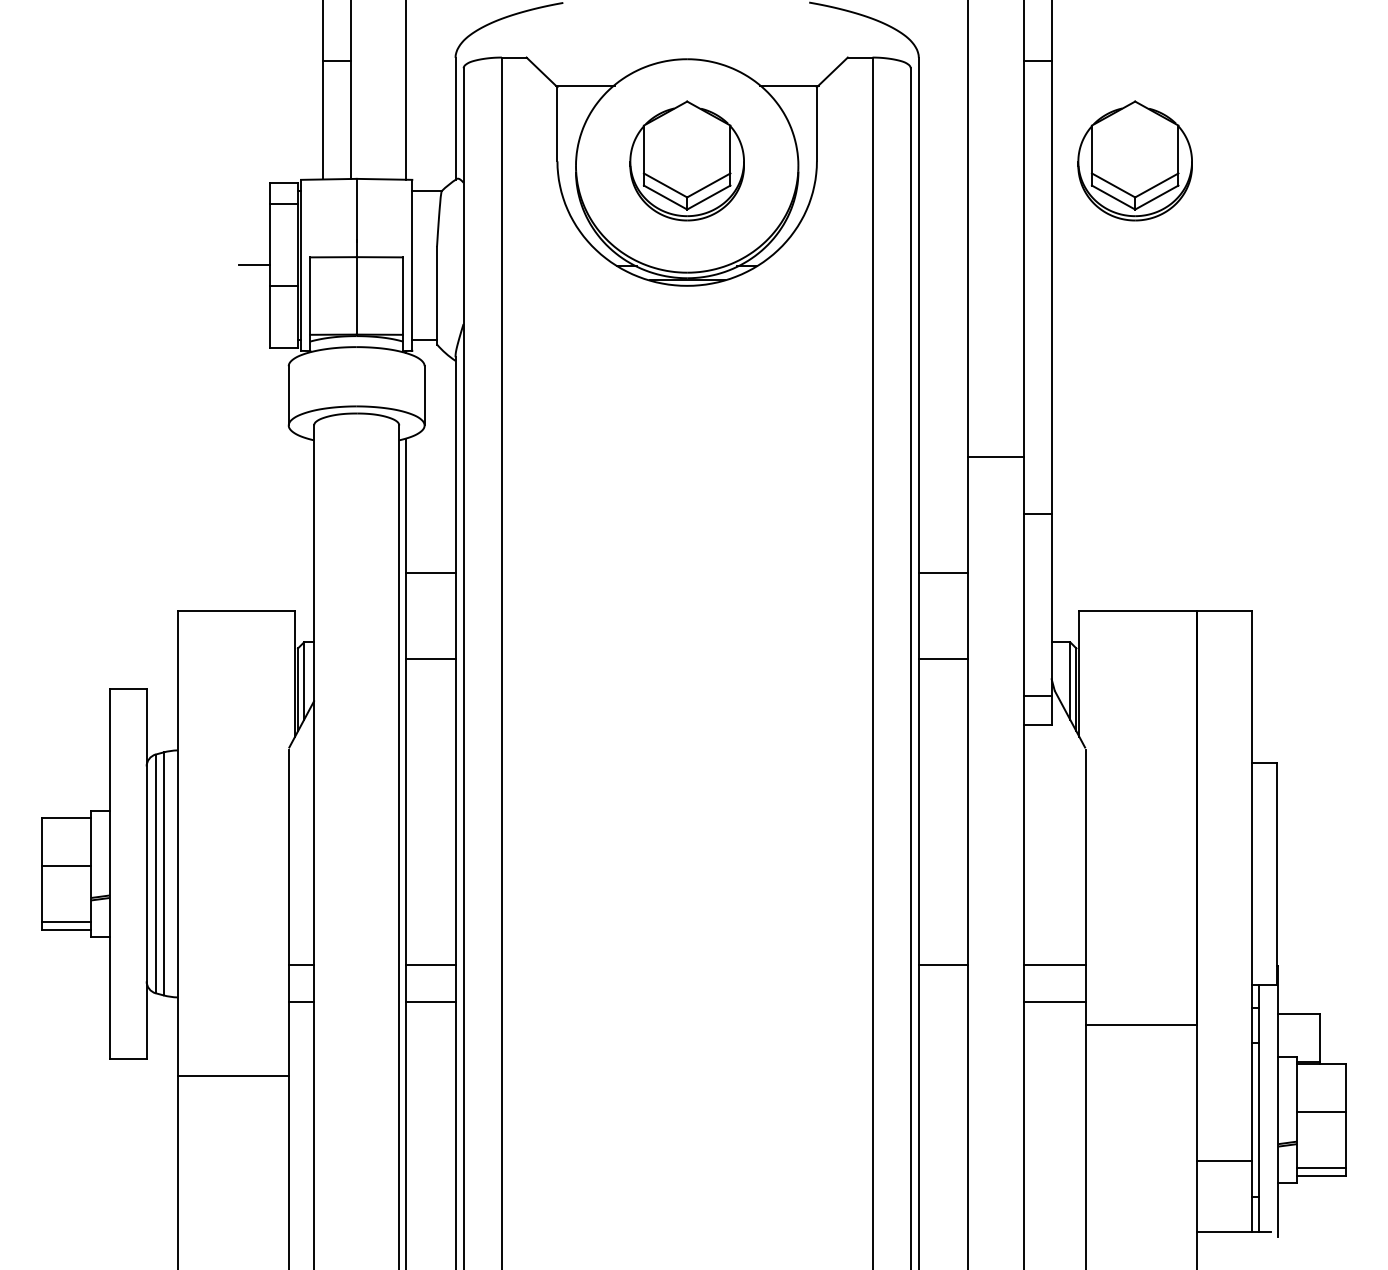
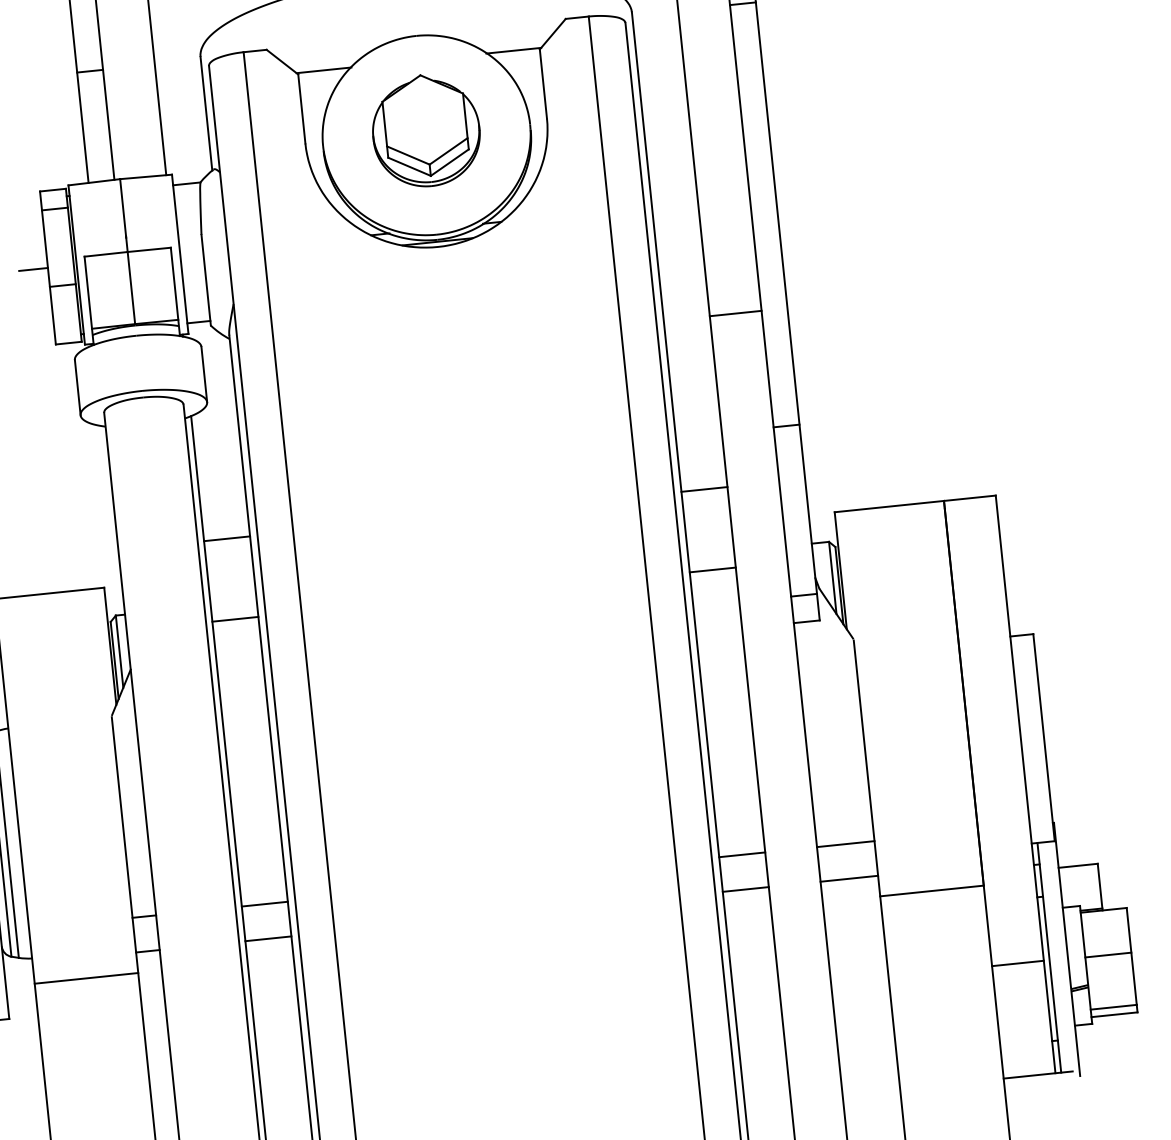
part: (1134, 160) -> (842, 87), removed
line: (995, 457) -> (735, 313), moved
line: (943, 1002) -> (745, 889), added
line: (232, 1075) -> (85, 978), moved
line: (1224, 1161) -> (1017, 963), moved

